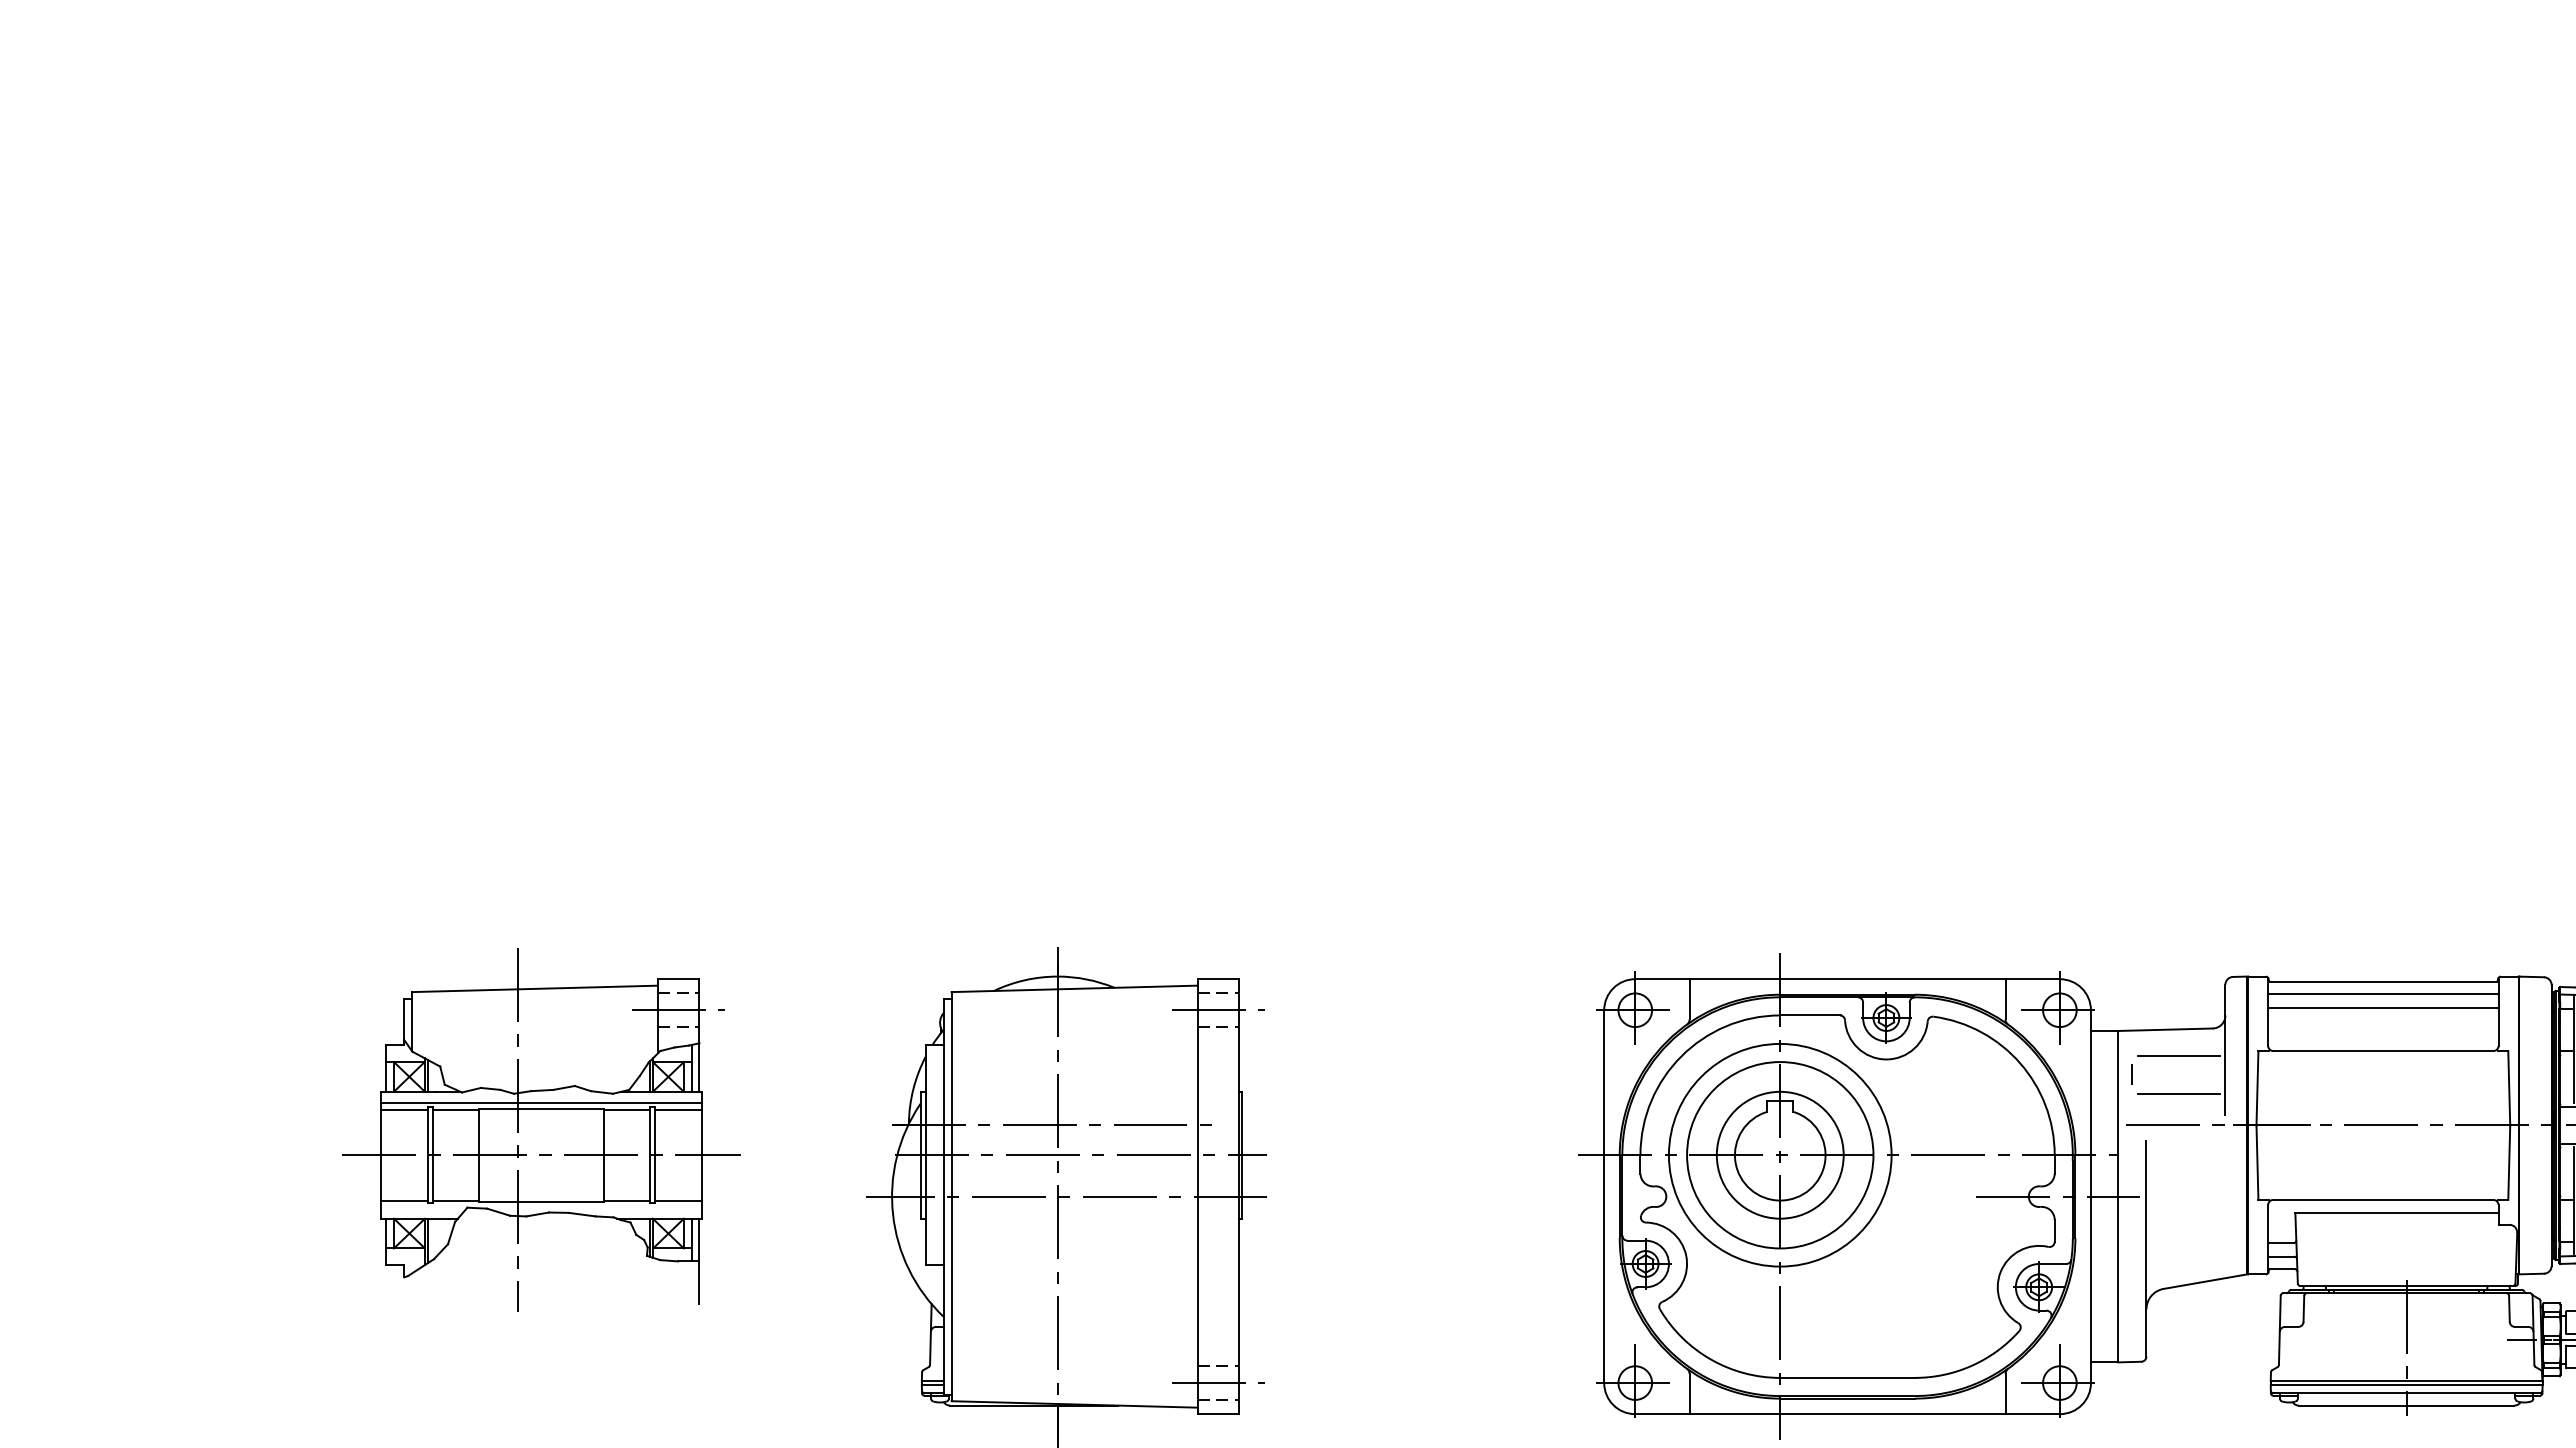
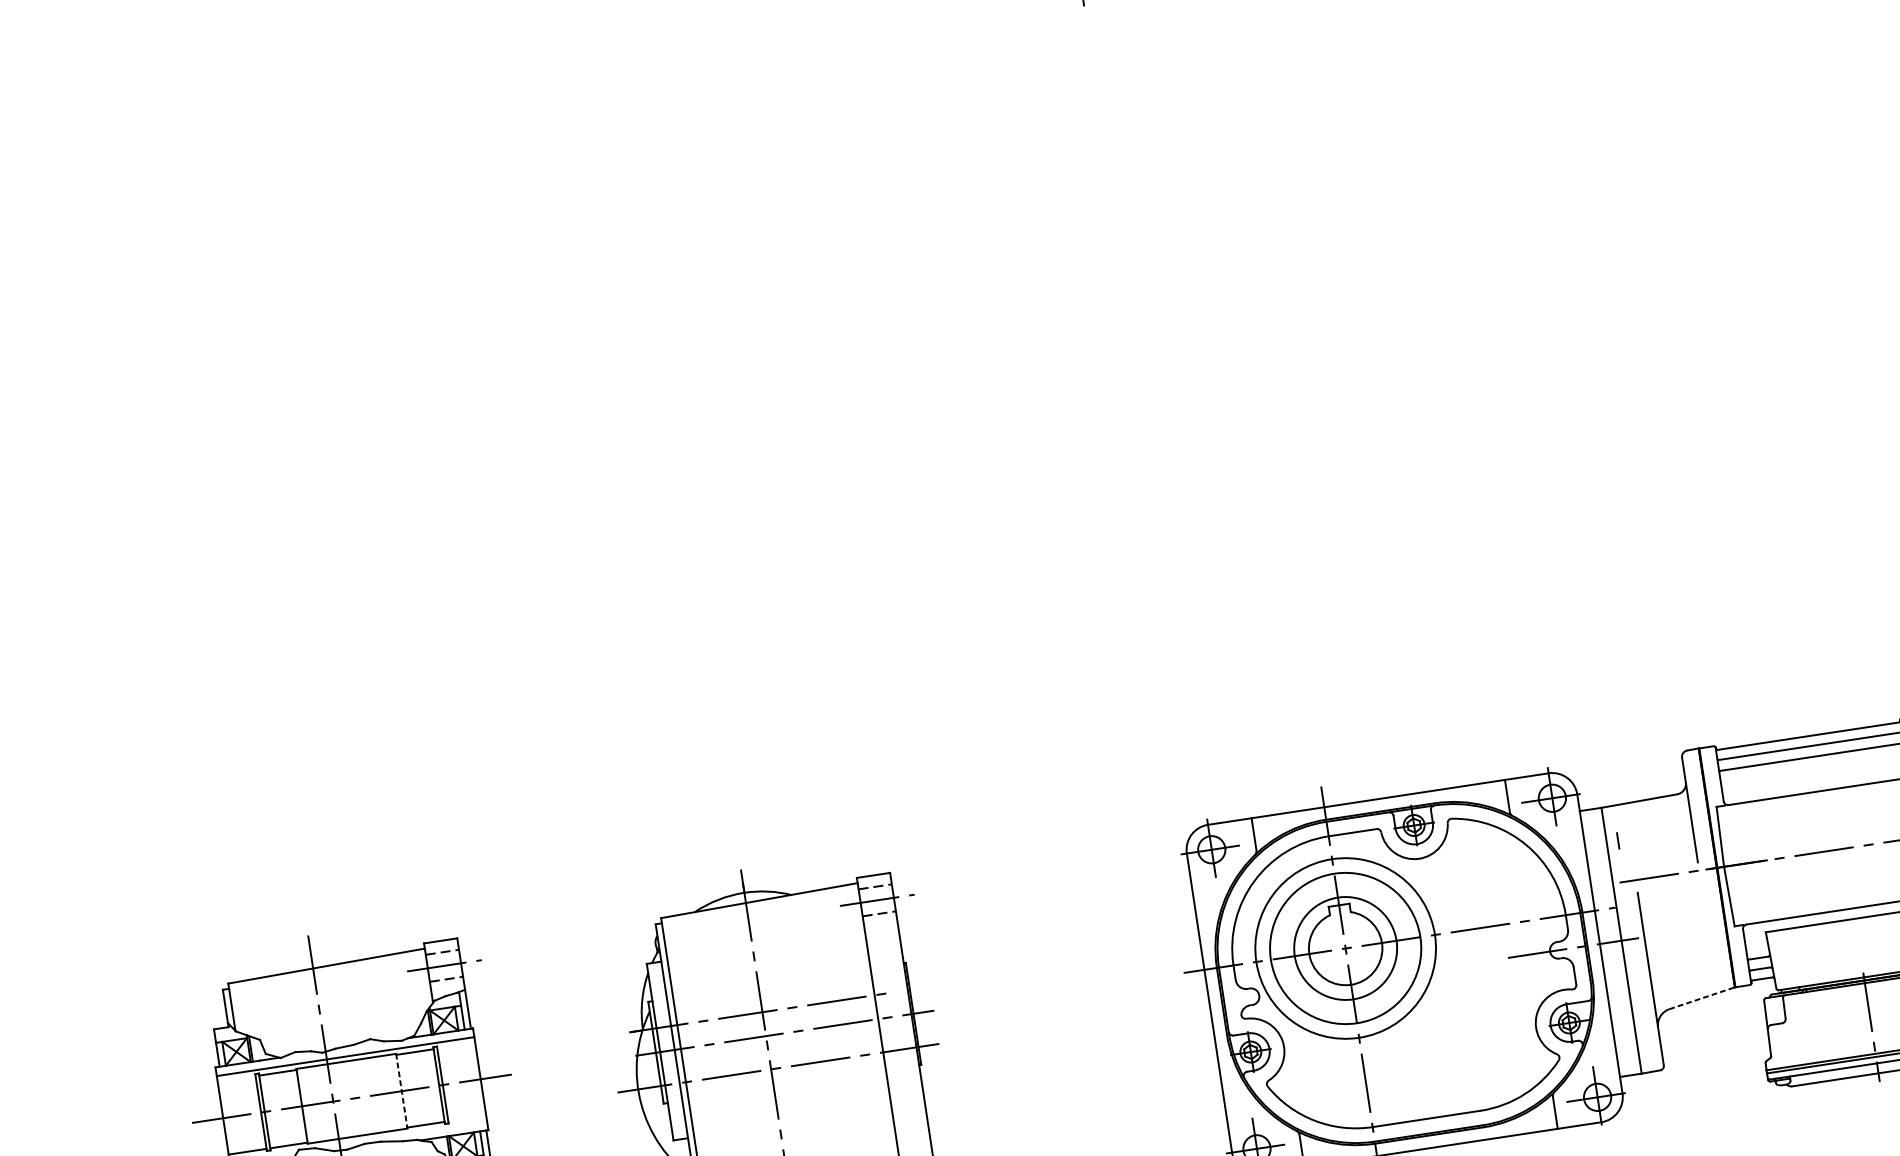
line: (2178, 1055) -> (1653, 820), removed
line: (2178, 1094) -> (1657, 851), removed
line: (404, 1109) -> (236, 1078), removed
line: (678, 1109) -> (456, 1045), removed
line: (603, 1155) -> (401, 1091), solid -> dashed
line: (678, 1200) -> (467, 1118), removed
line: (2205, 1281) -> (1702, 998), solid -> dashed

